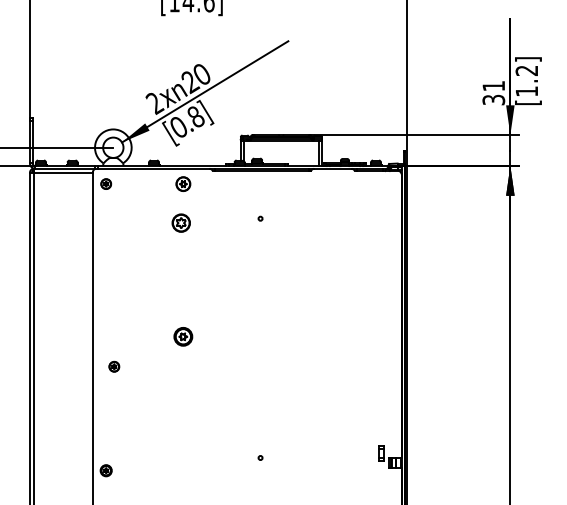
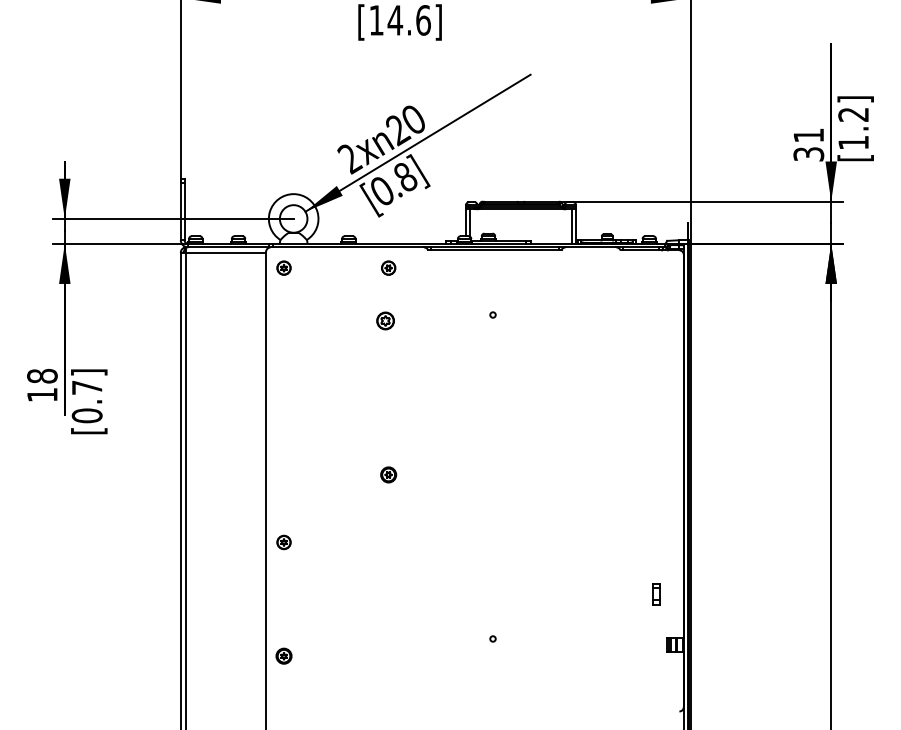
part: (183, 183) -> (388, 267), size x0.71
part: (181, 222) -> (385, 320), size x0.71
part: (183, 336) -> (388, 474), size x0.62
part: (113, 366) -> (283, 542), moved
part: (381, 453) -> (656, 594), moved

